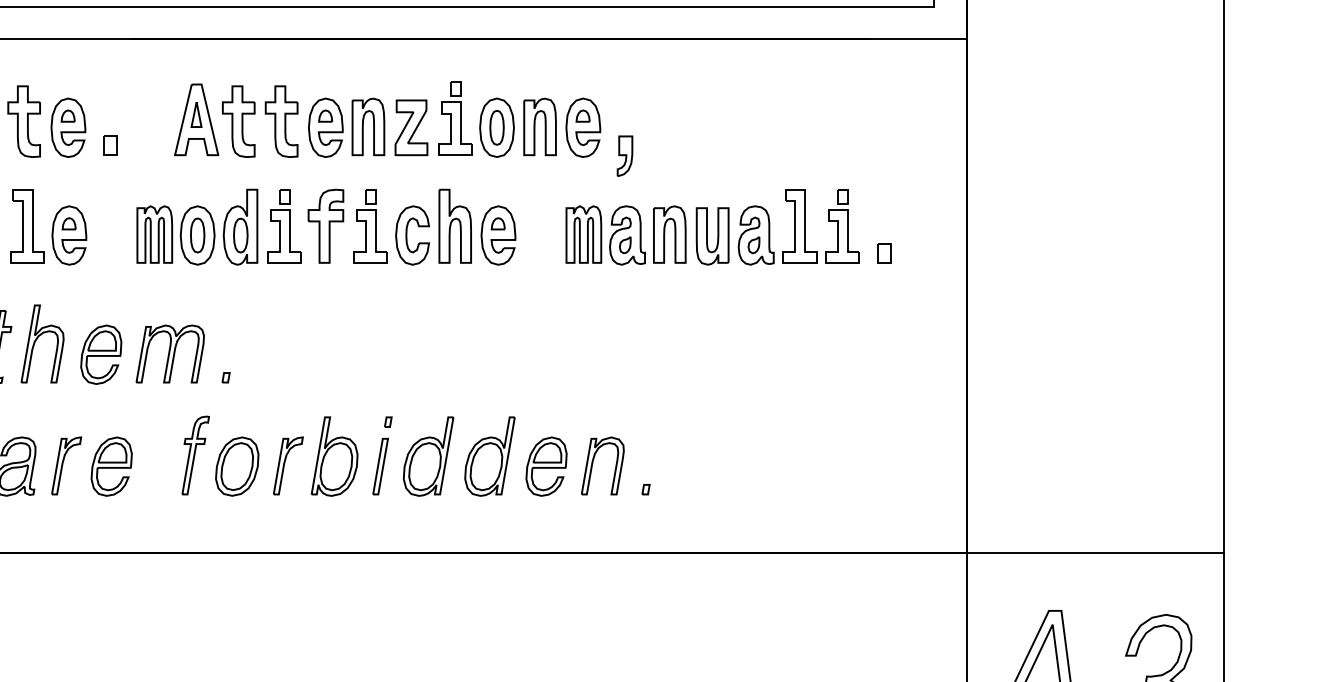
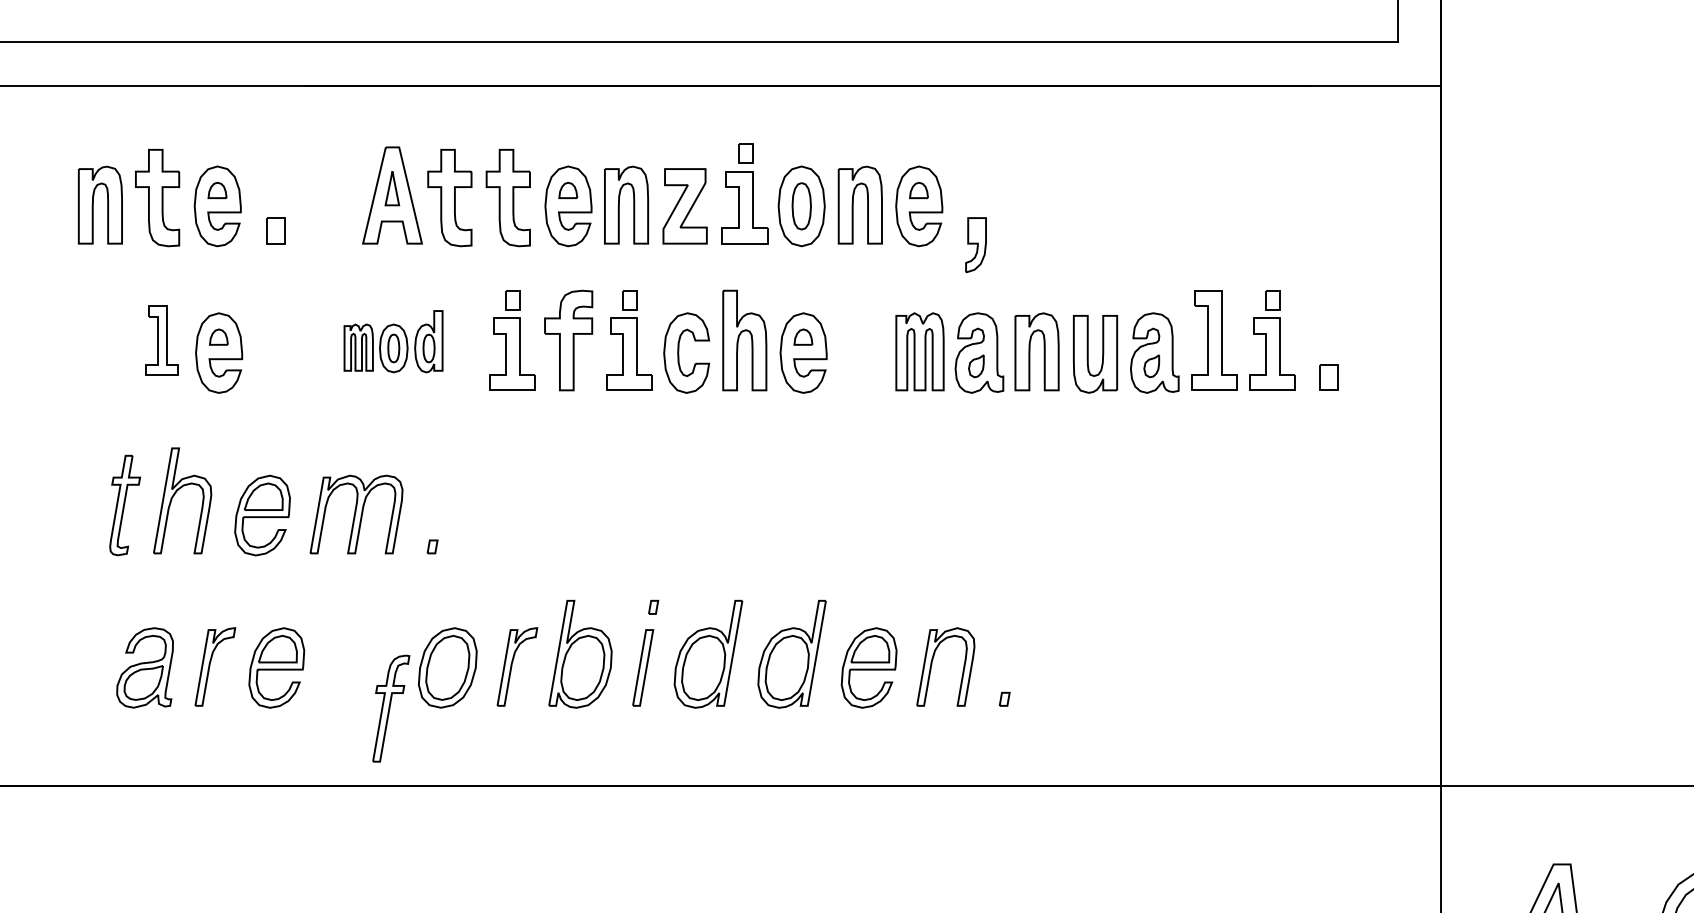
part: (27, 226) -> (162, 340), size x0.7
part: (197, 226) -> (393, 340), size x0.6
part: (195, 455) -> (390, 708), moved

